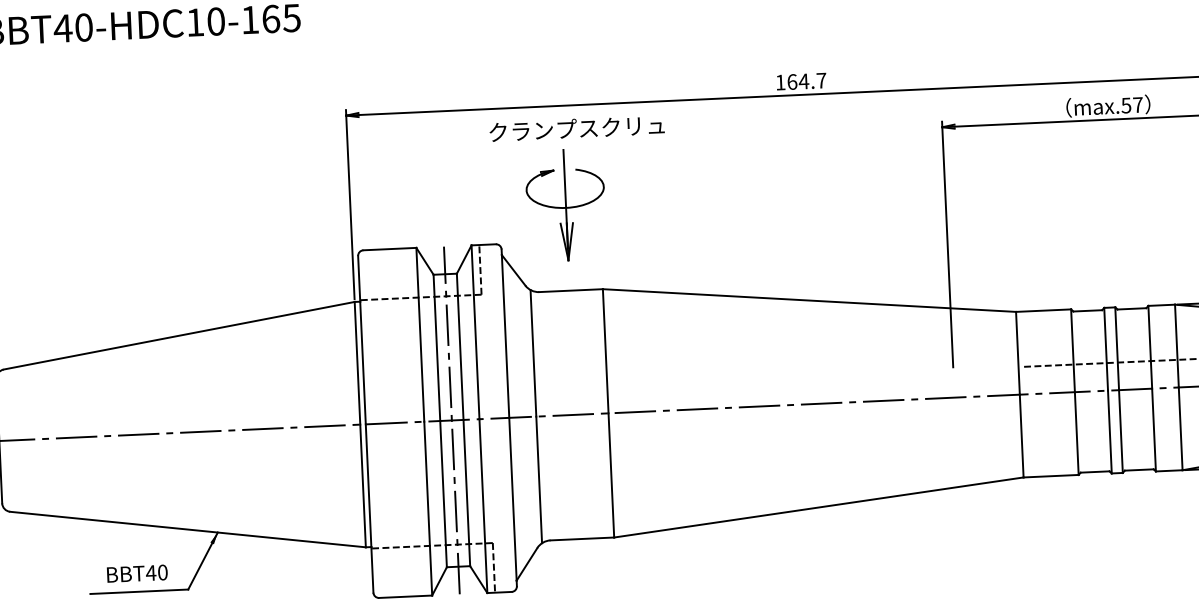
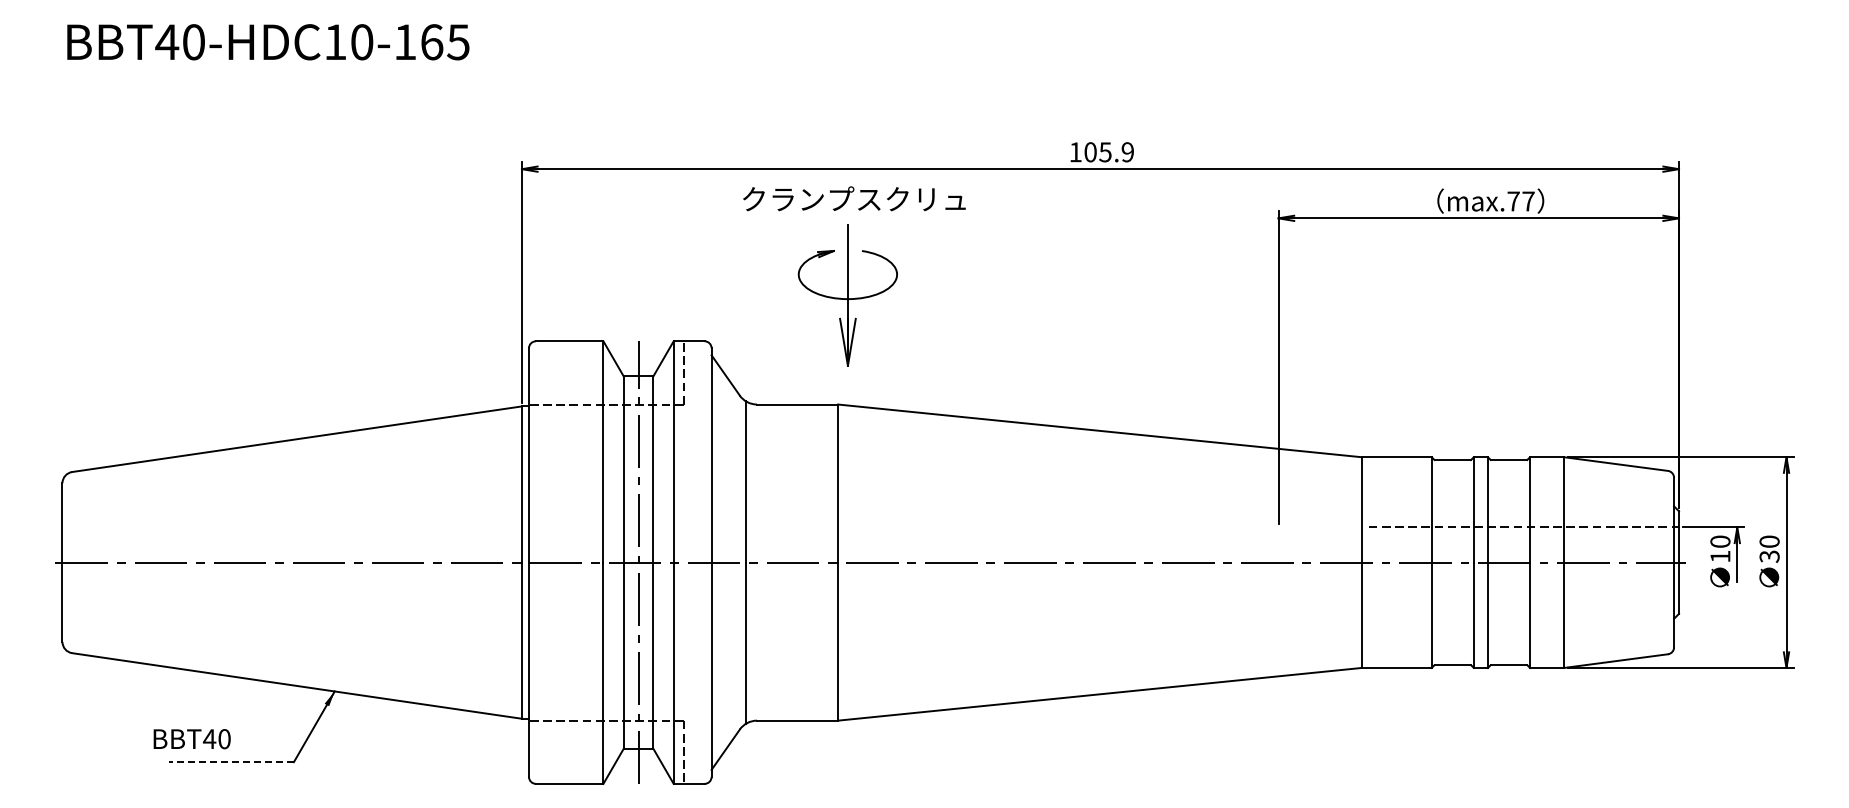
text: (807, 81) -> (1109, 152), 164.7 -> 105.9
text: (1126, 105) -> (1513, 201), max.57 -> max.77
text: (577, 128) -> (854, 198), moved
part: (565, 205) -> (847, 295), moved
text: (136, 574) -> (191, 739), moved
line: (139, 592) -> (231, 762), solid -> dashed

